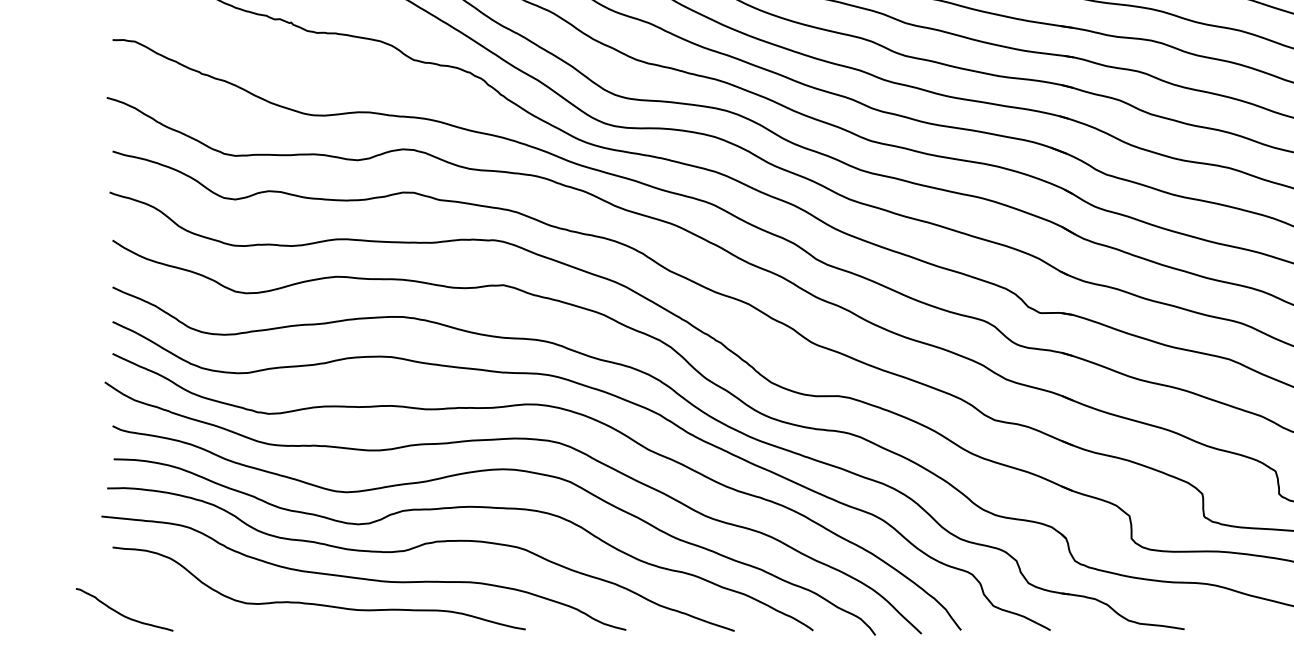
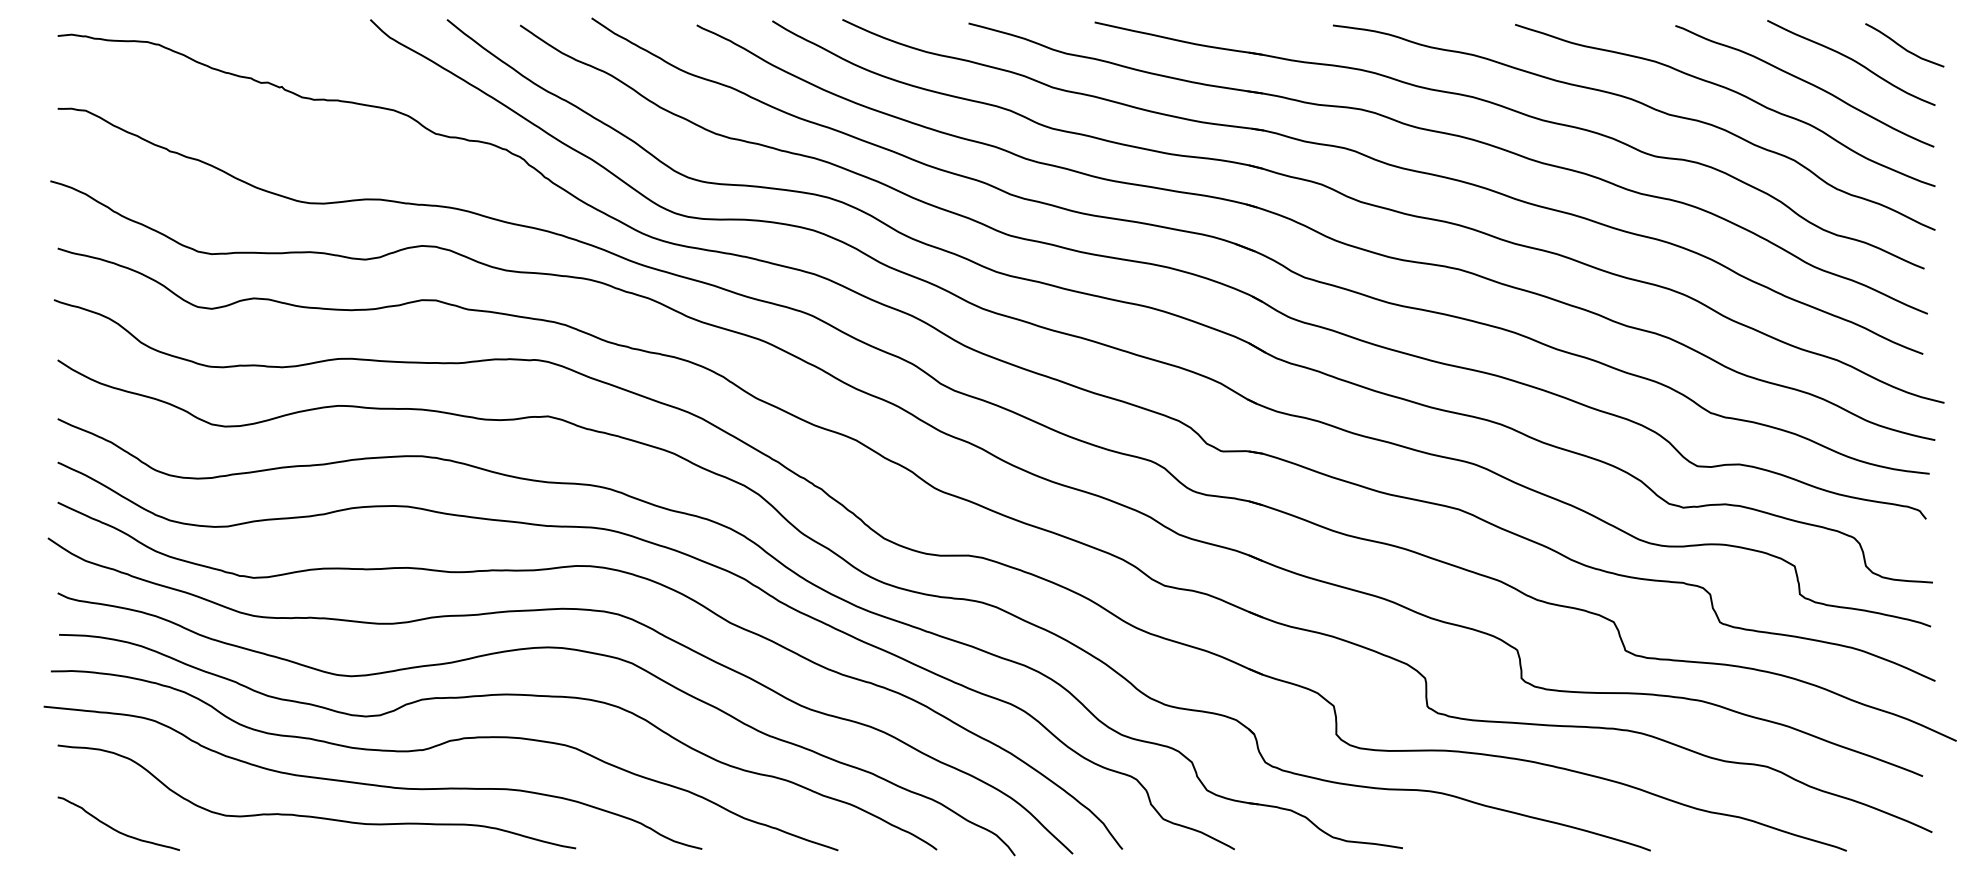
curve: (122, 614) -> (116, 829), moved

